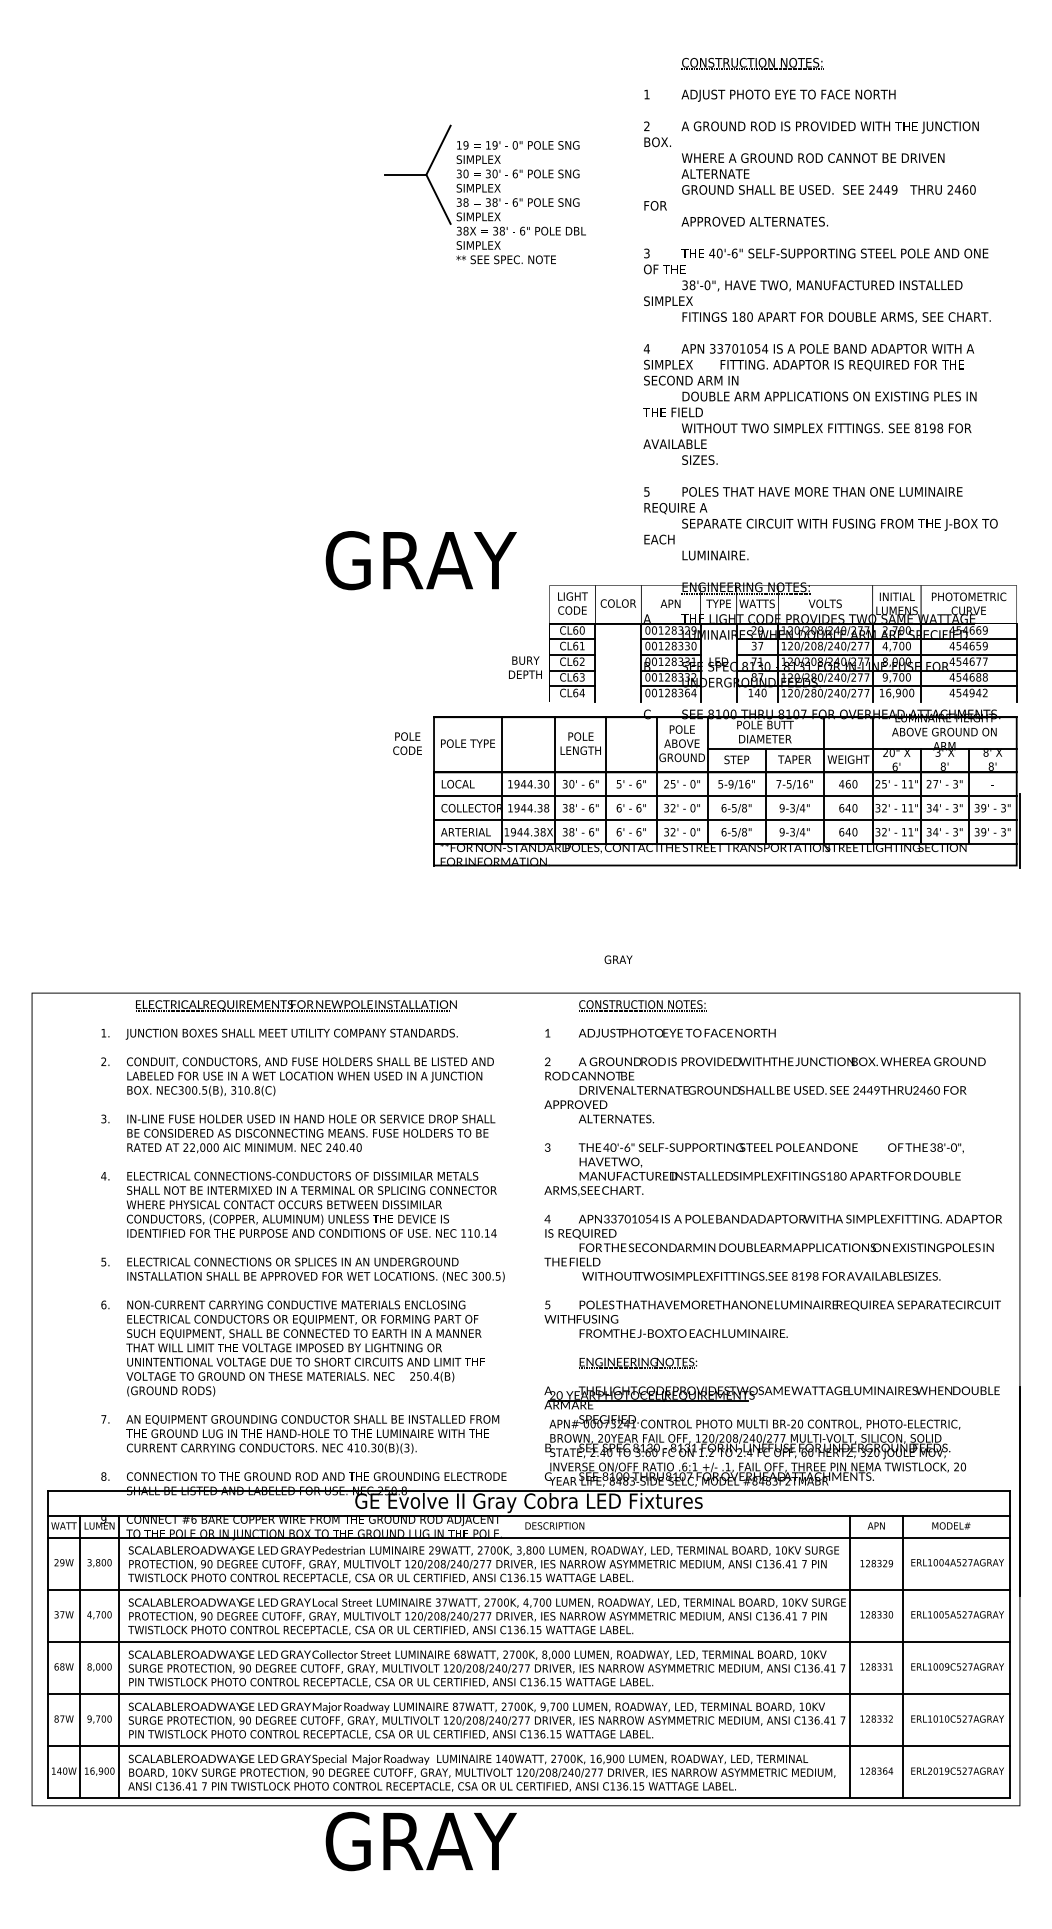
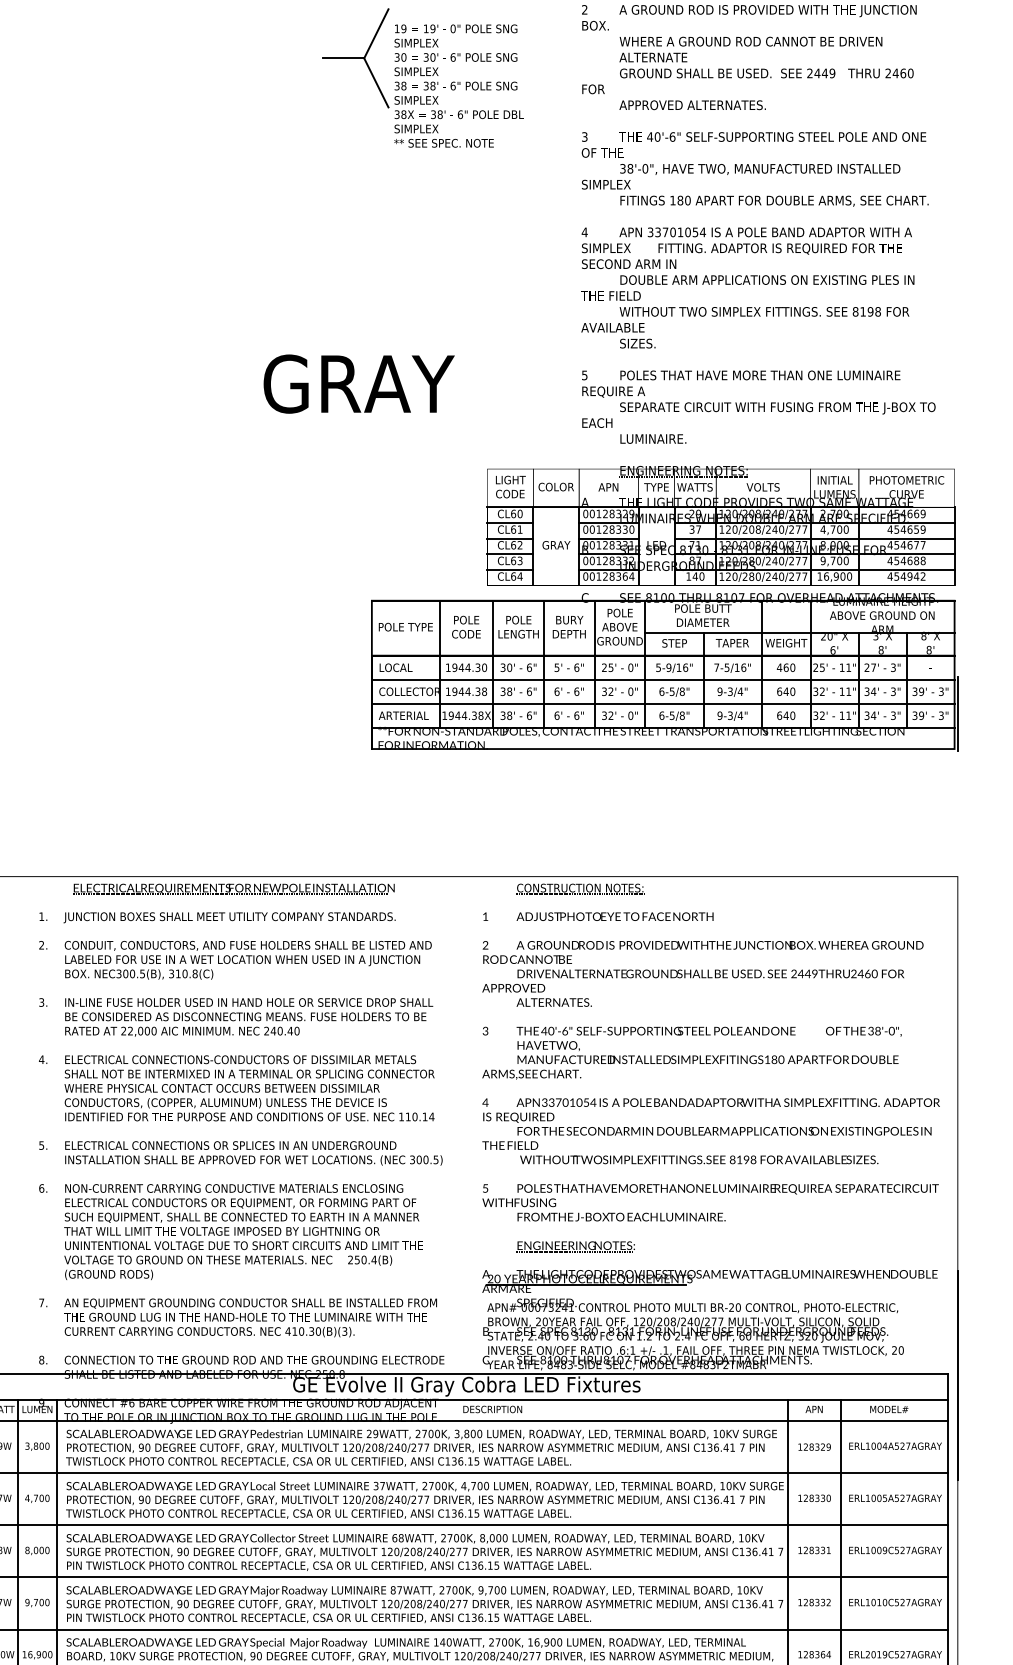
text: (420, 560) -> (358, 384), moved
text: (525, 667) -> (569, 627), moved
text: (407, 743) -> (466, 627), moved
text: (618, 959) -> (556, 545), moved

